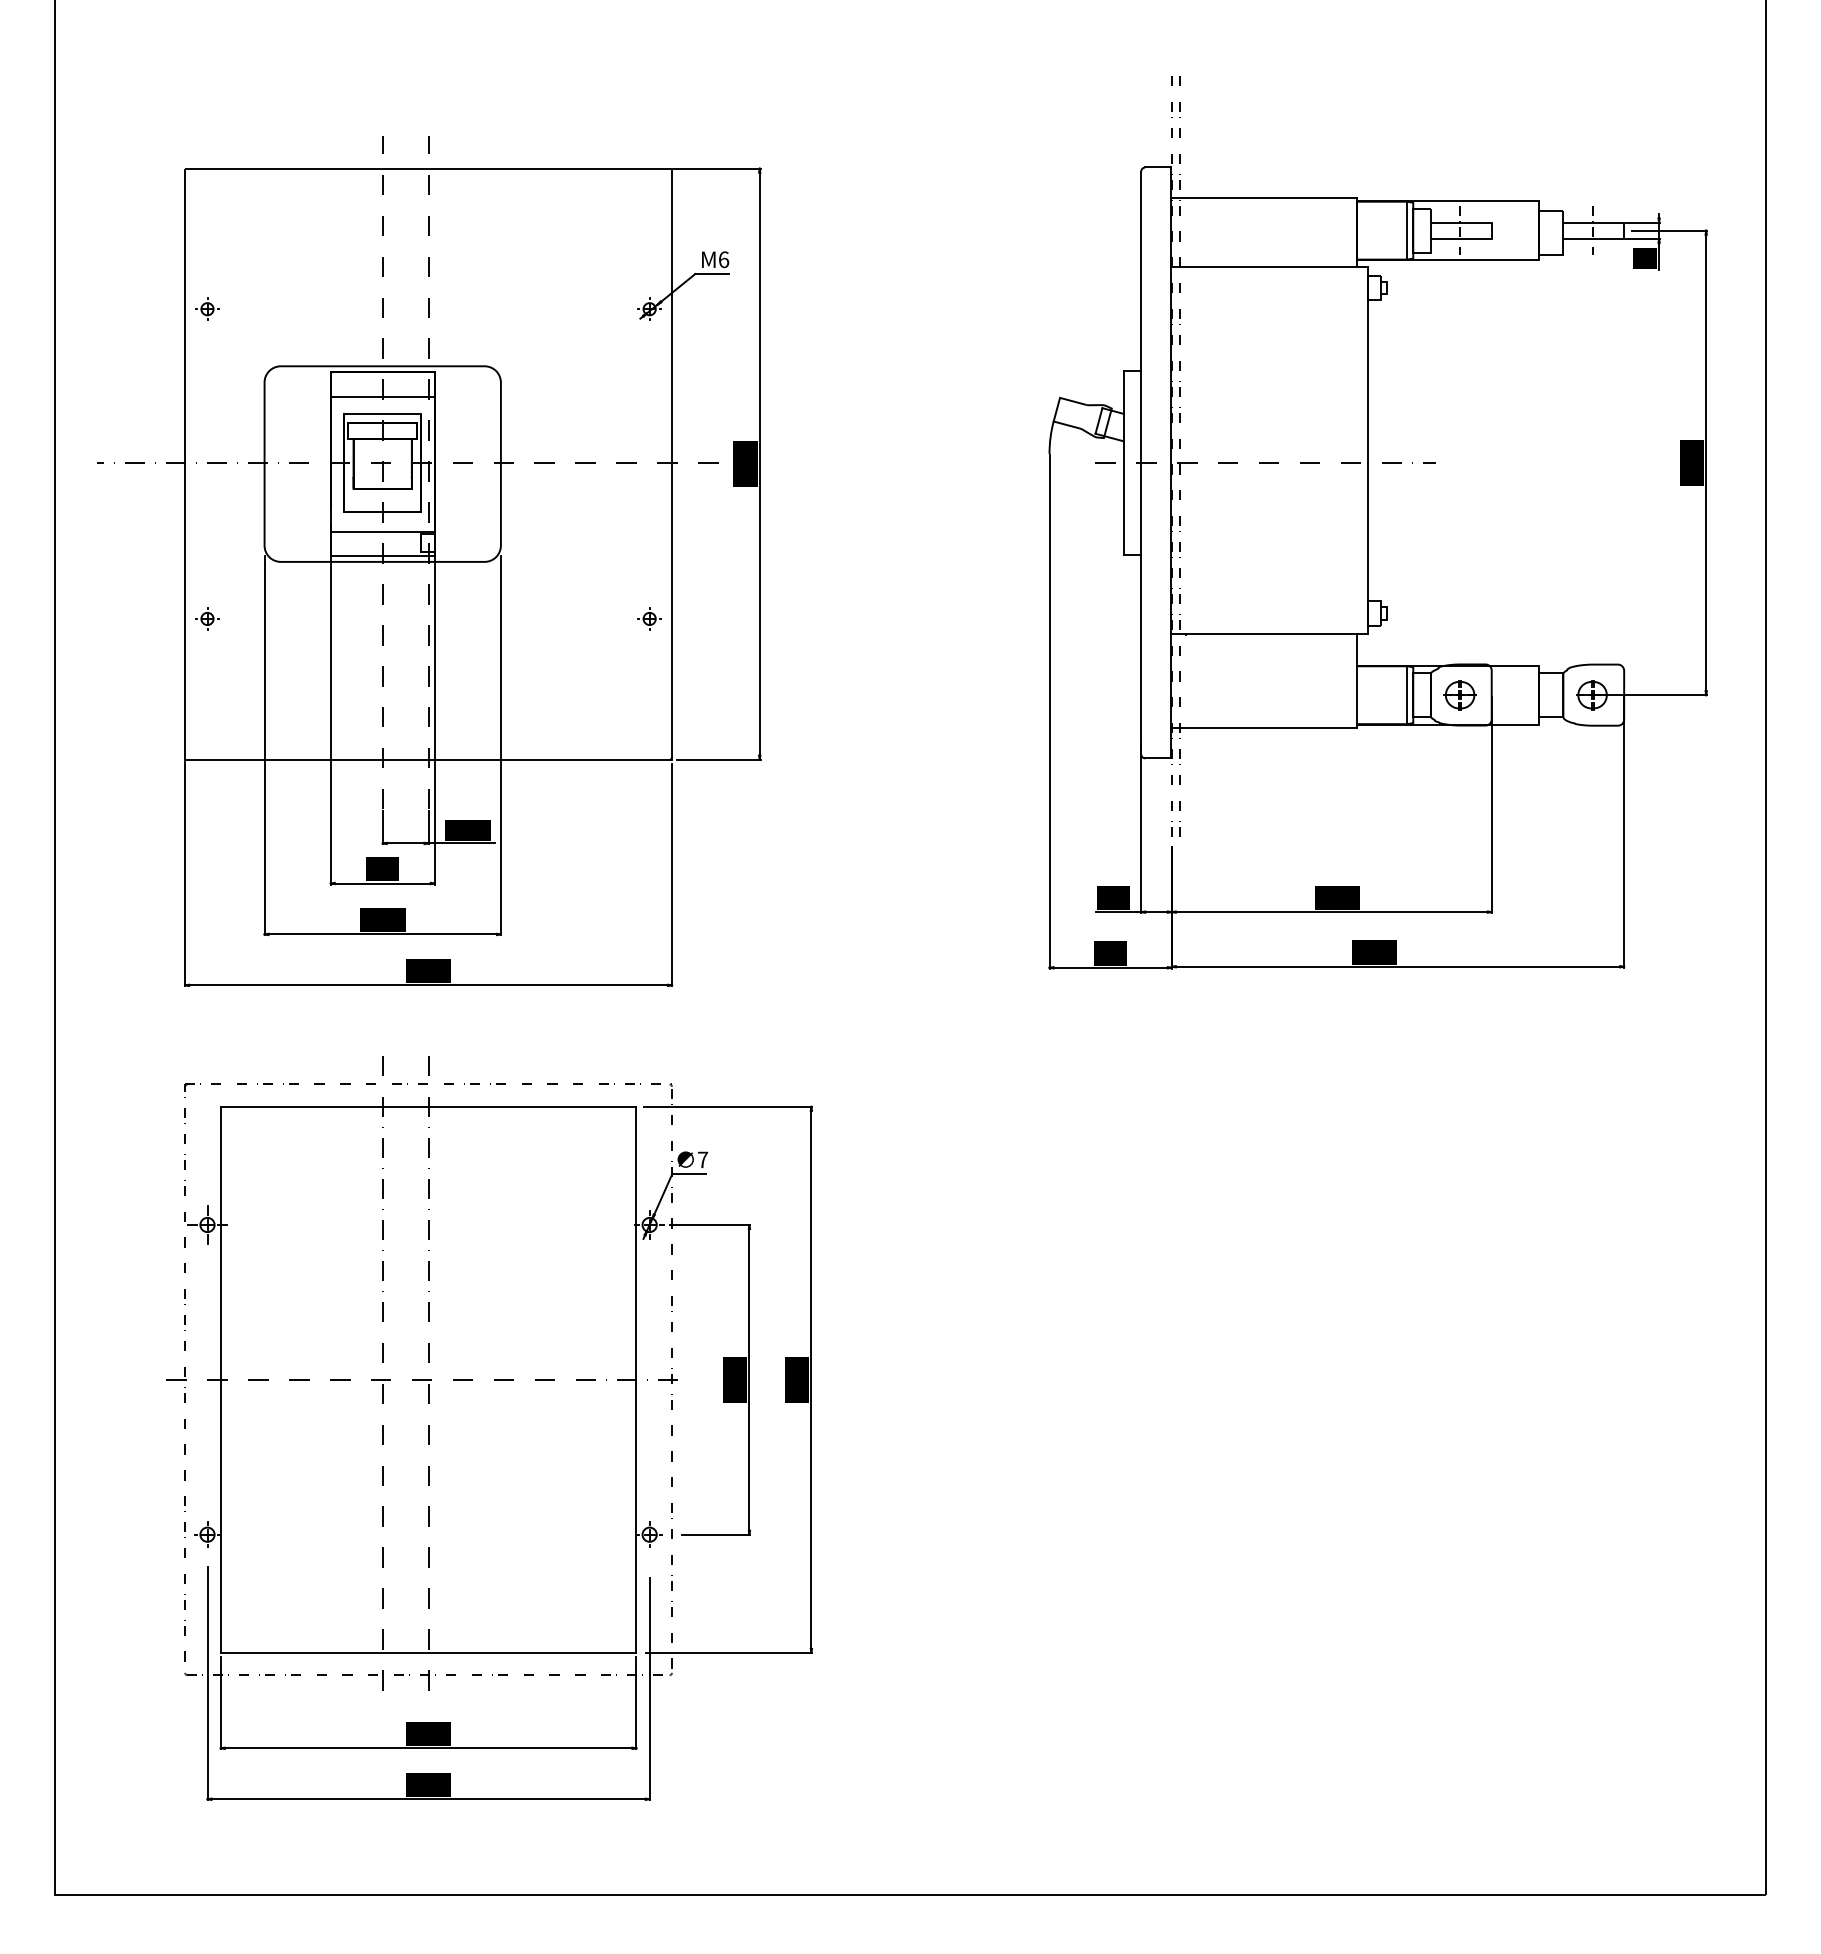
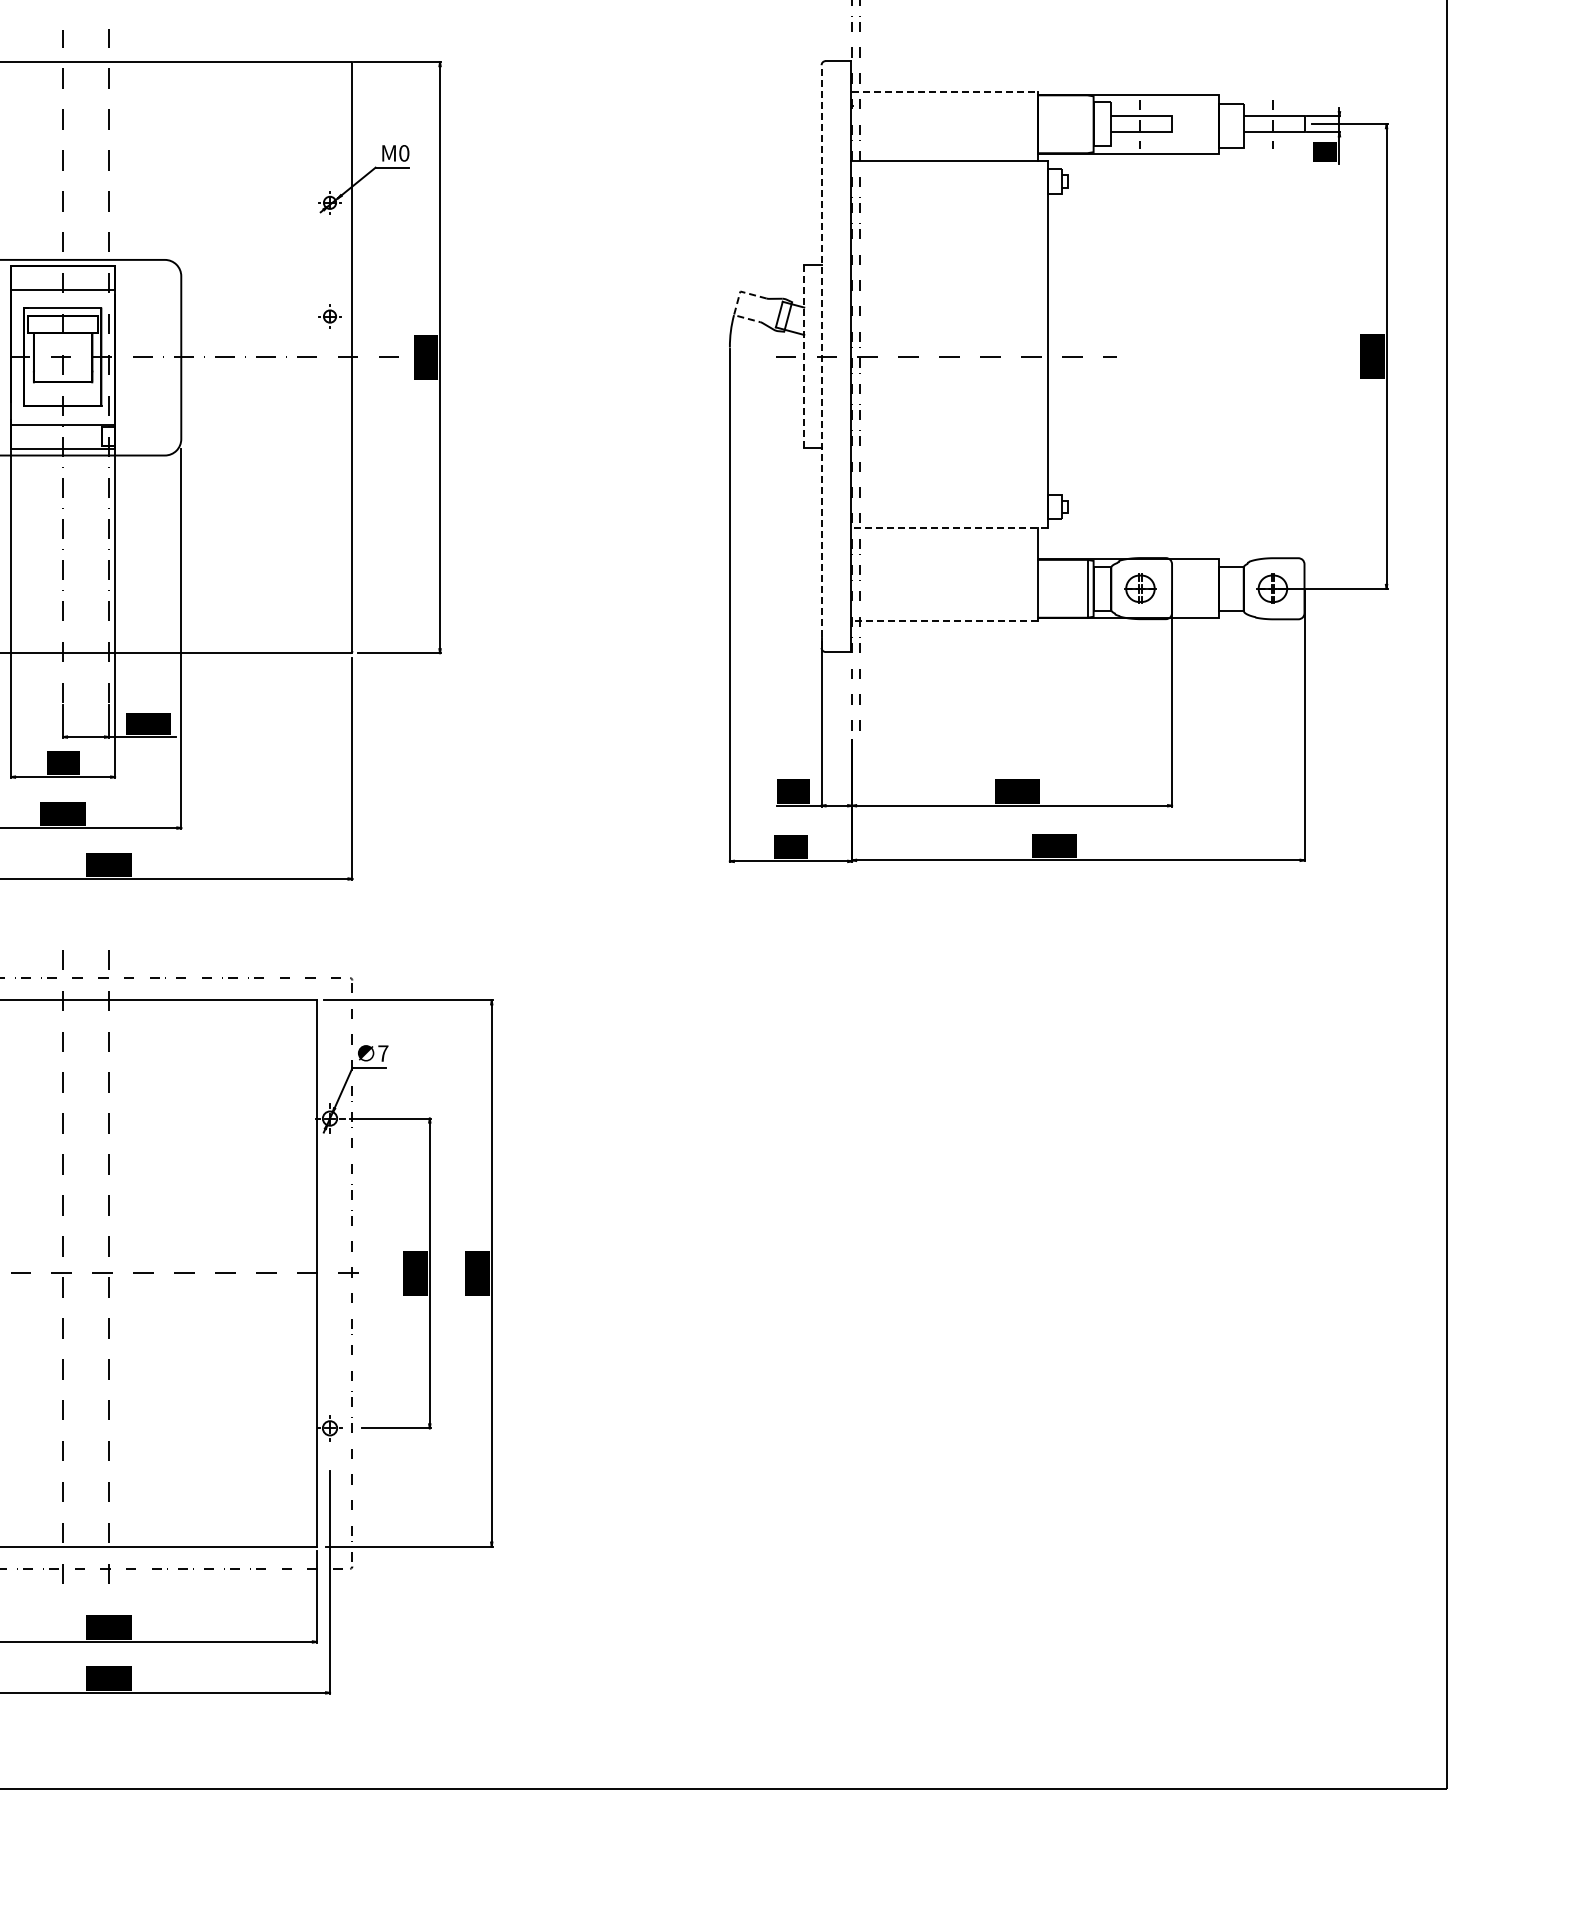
line: (1264, 198) -> (944, 92), solid -> dashed
line: (1407, 230) -> (1087, 124), removed
text: (724, 259) -> (404, 153), M6 -> M0
line: (1056, 410) -> (736, 304), solid -> dashed
line: (1123, 462) -> (803, 356), solid -> dashed
line: (1141, 462) -> (821, 356), solid -> dashed
part: (649, 618) -> (329, 316), moved
line: (1269, 634) -> (949, 528), solid -> dashed
line: (1263, 727) -> (943, 621), solid -> dashed

